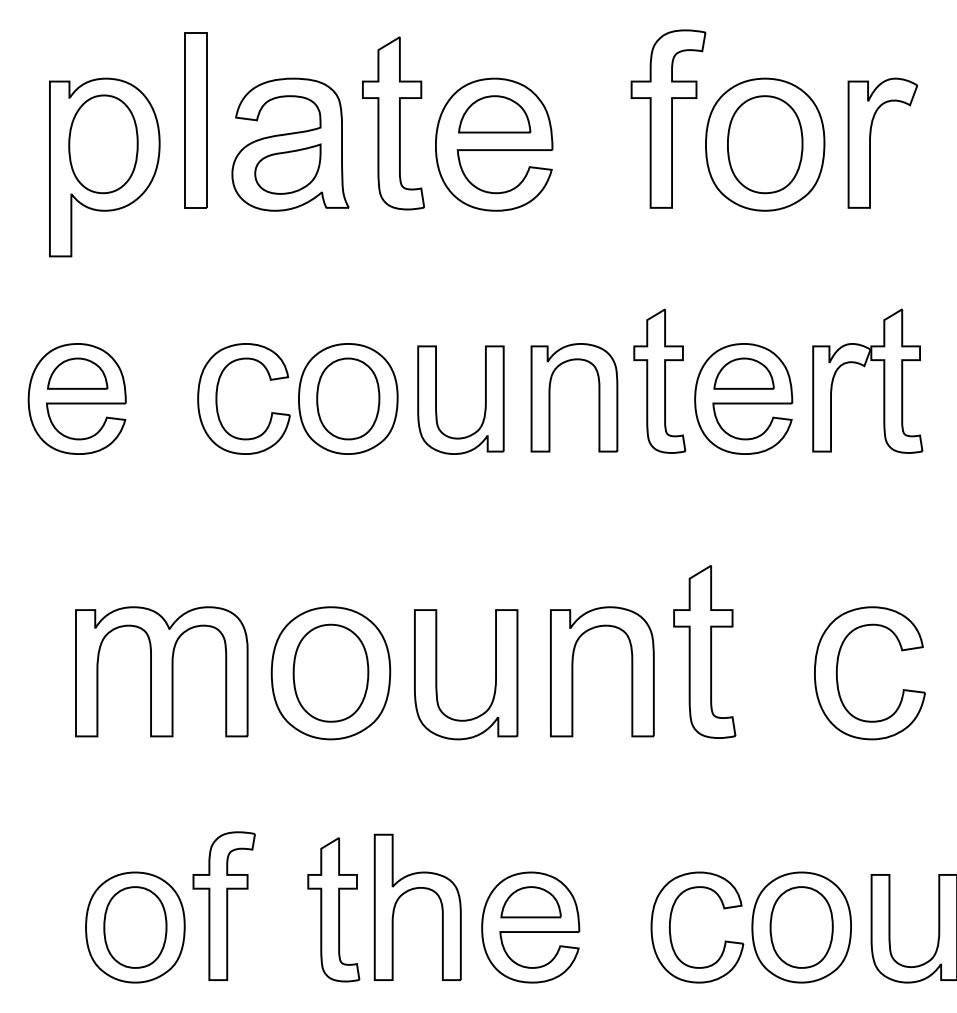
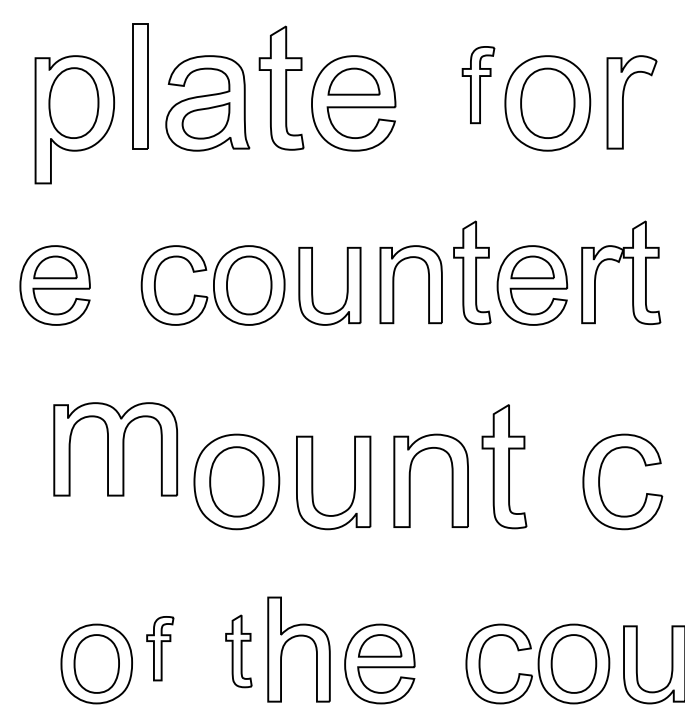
part: (668, 118) -> (478, 84), size x0.6
part: (161, 671) -> (115, 449), moved
part: (223, 905) -> (159, 648), size x0.6
part: (333, 909) -> (238, 651), size x0.7

